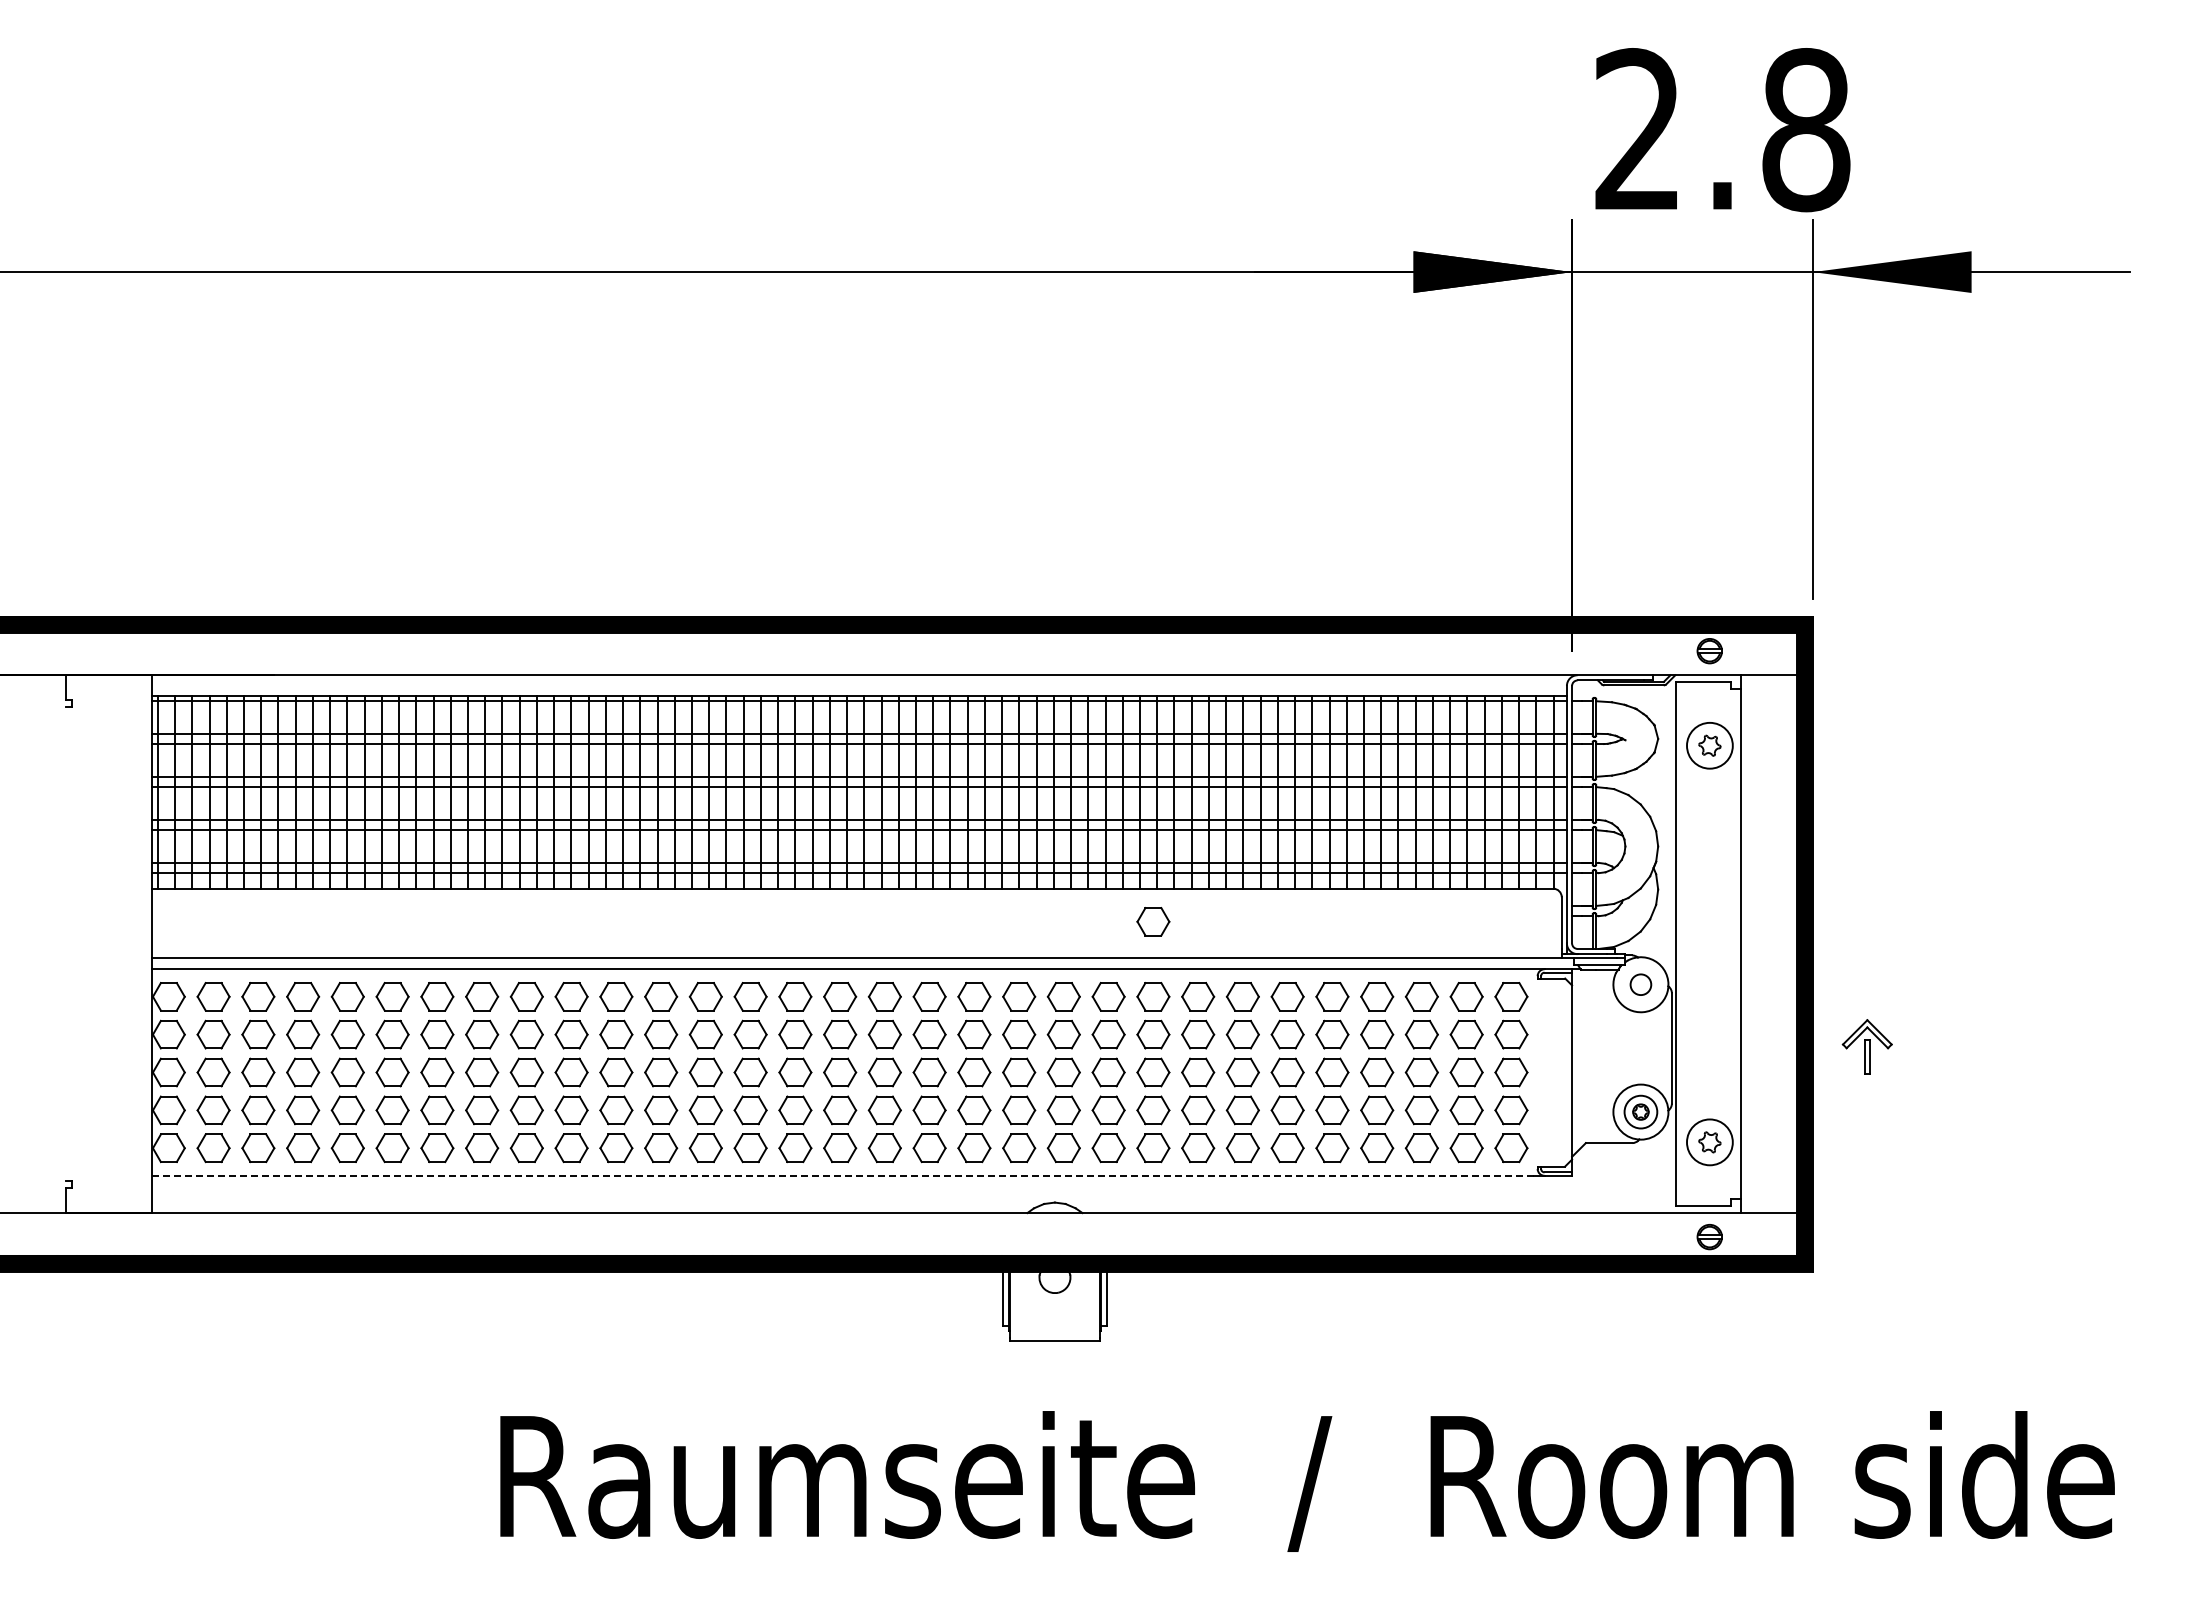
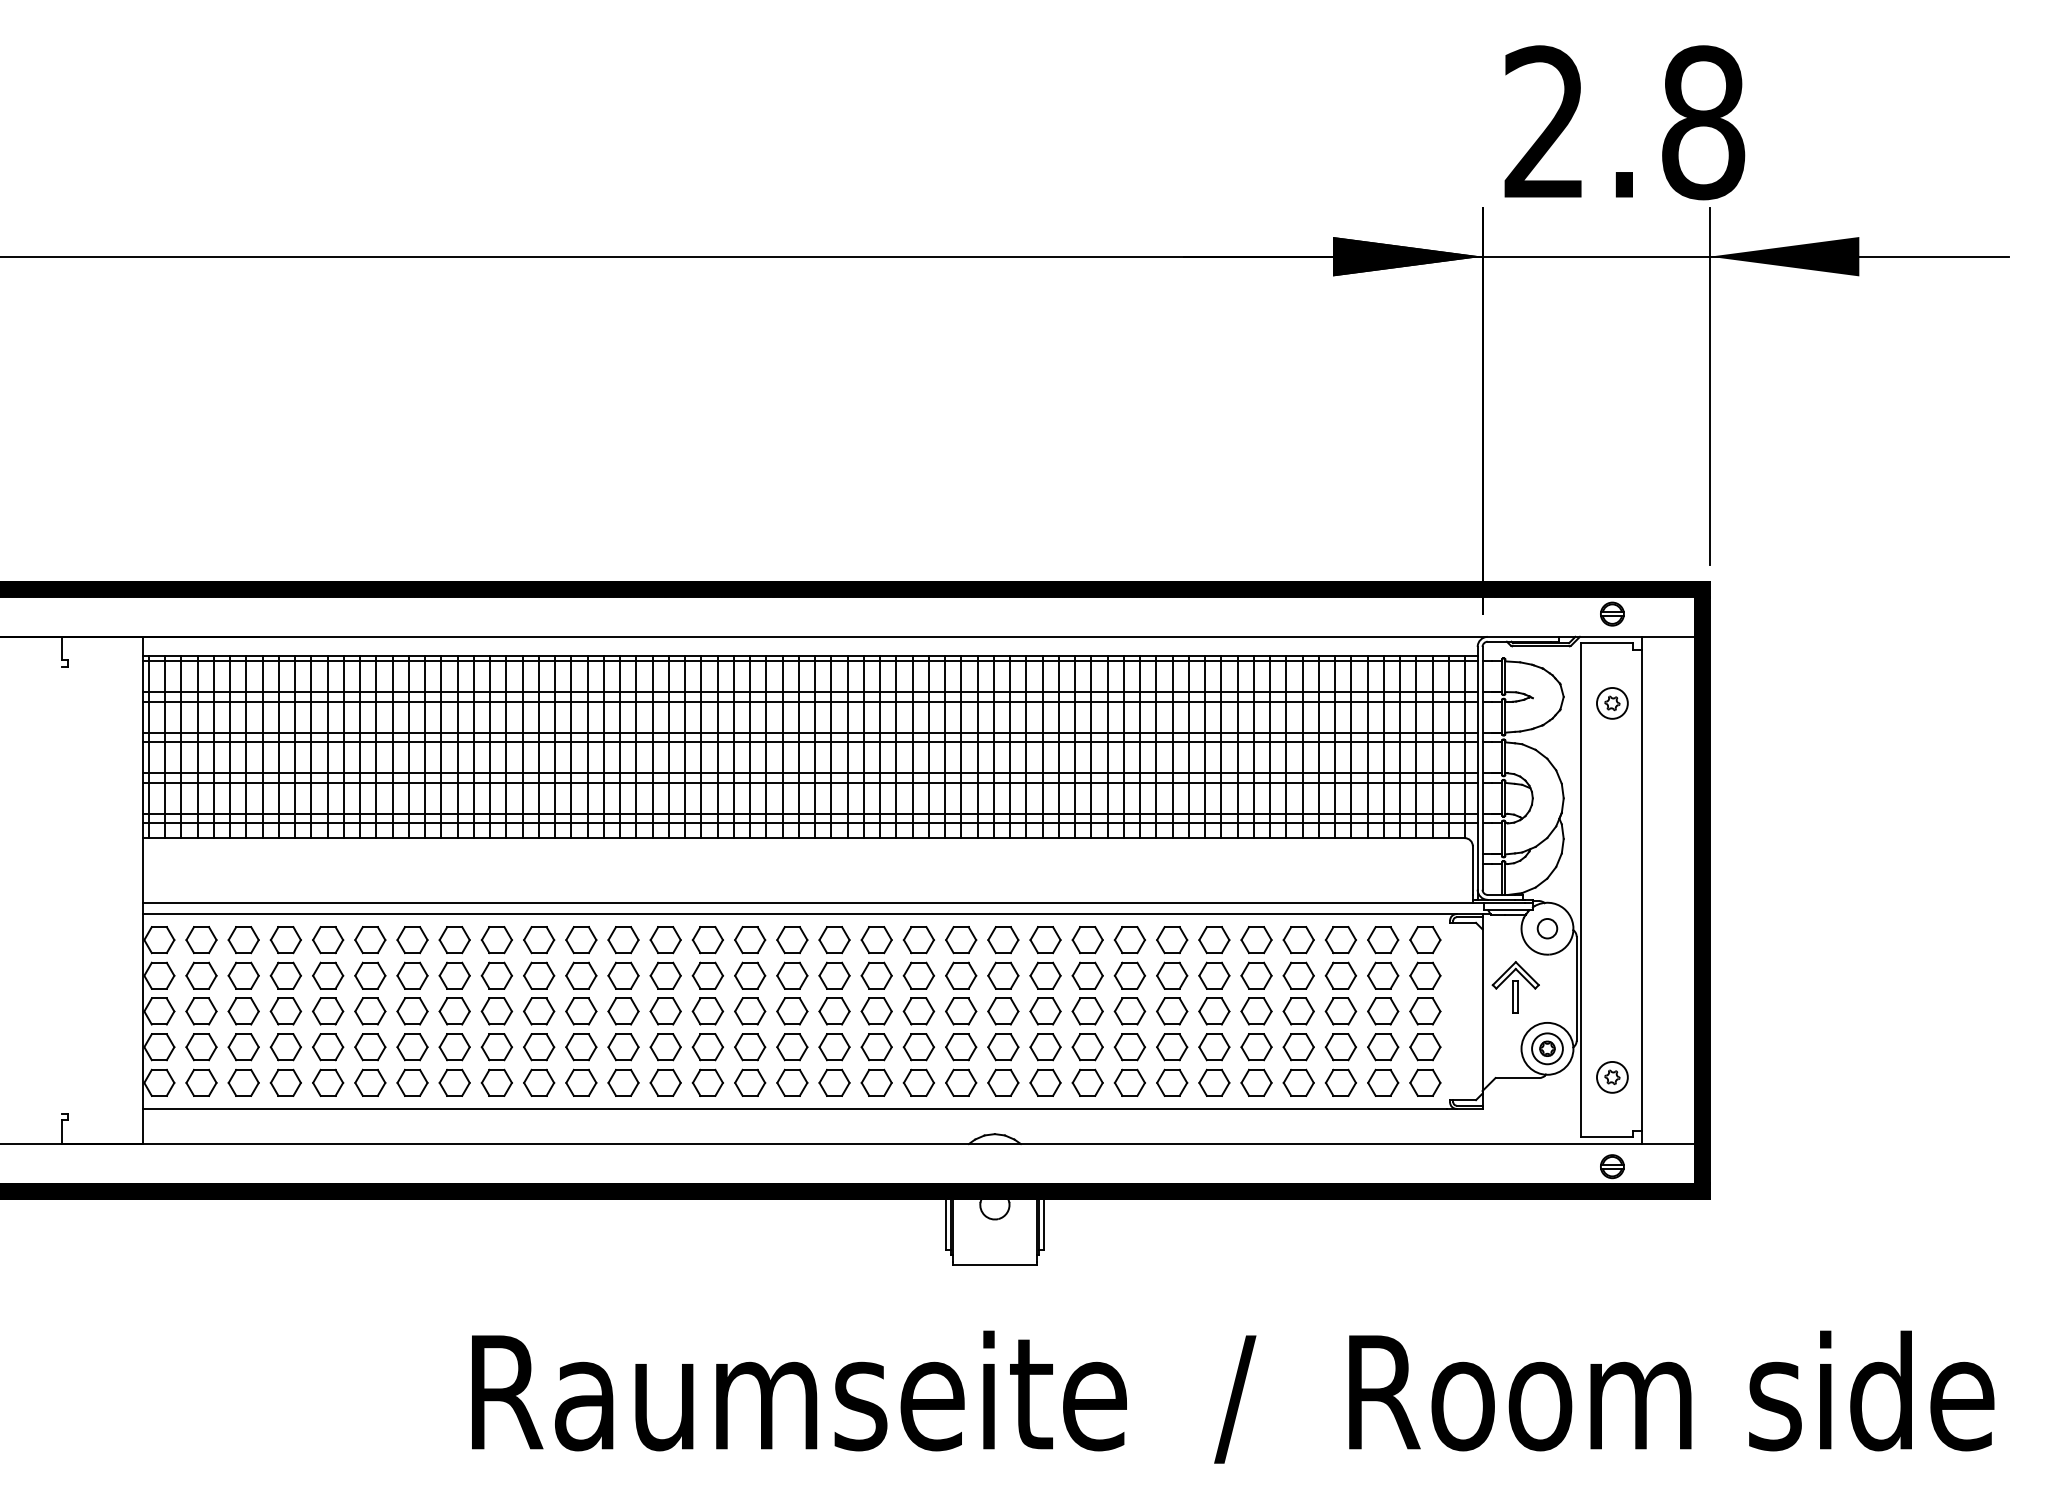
part: (1709, 745) -> (1612, 703), size x0.71
part: (1153, 921) -> (1087, 869), removed
part: (1866, 1046) -> (1515, 986), moved
part: (1709, 1142) -> (1612, 1077), size x0.71
line: (842, 1175) -> (794, 1108), dashed -> solid

